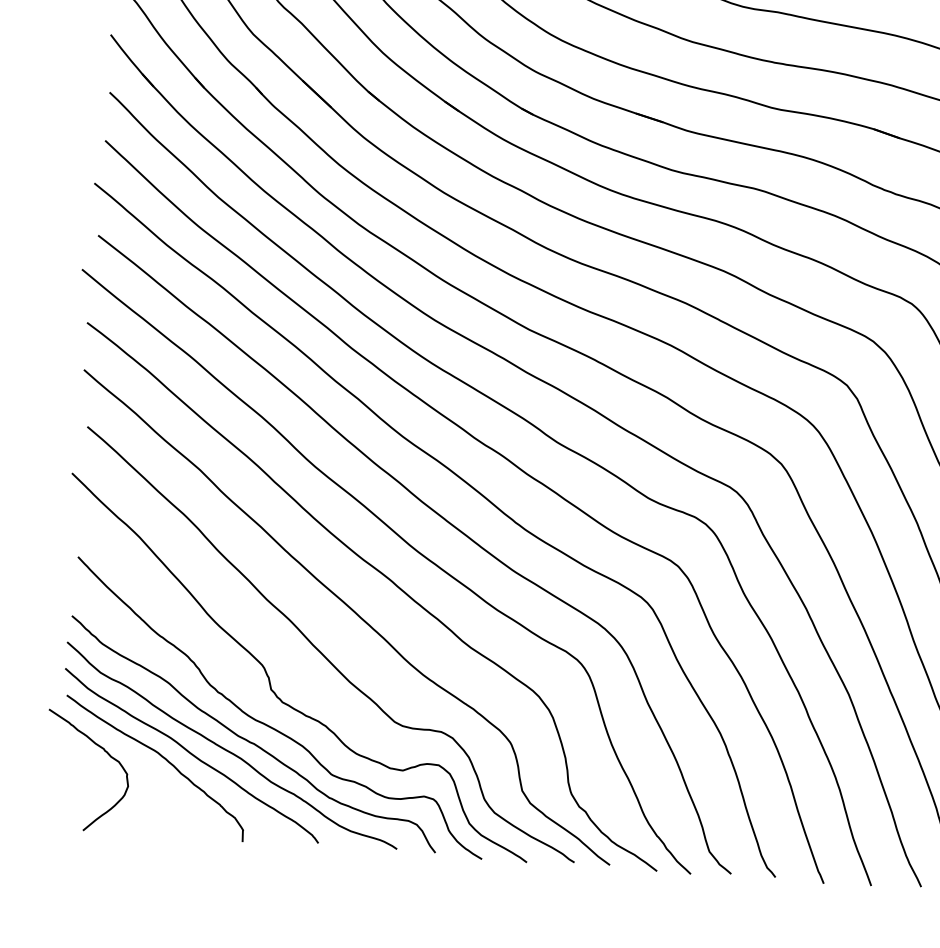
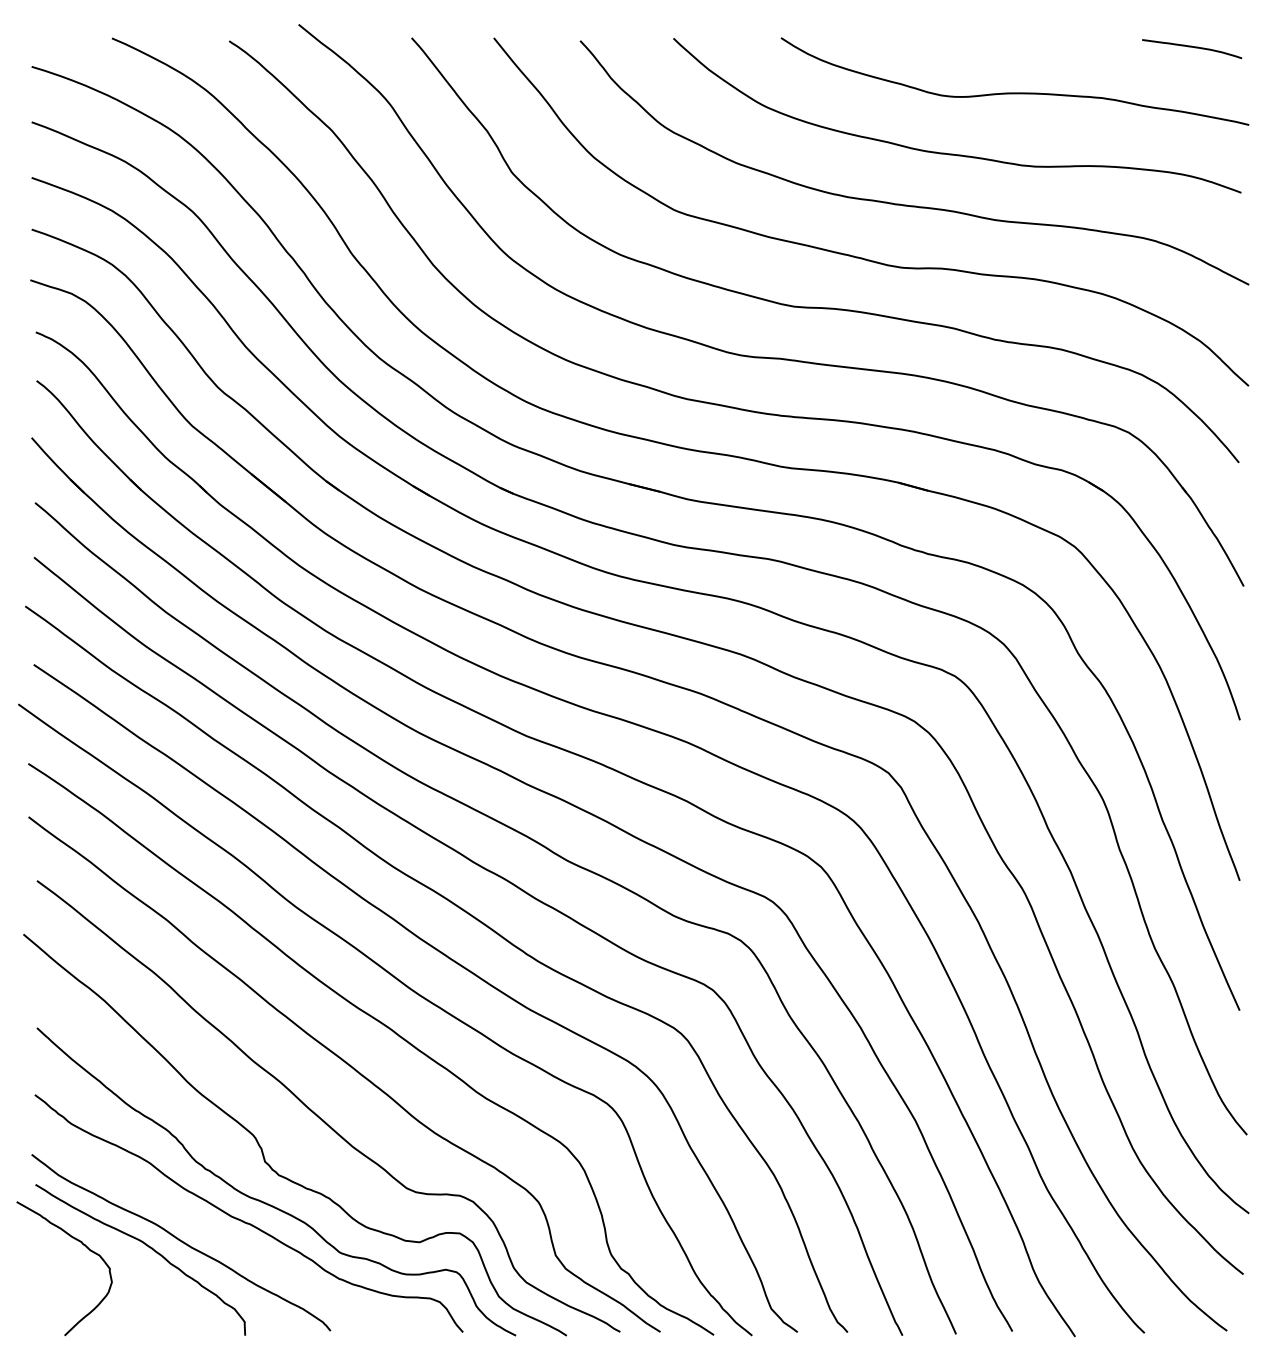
curve: (230, 751) -> (224, 1234), removed

